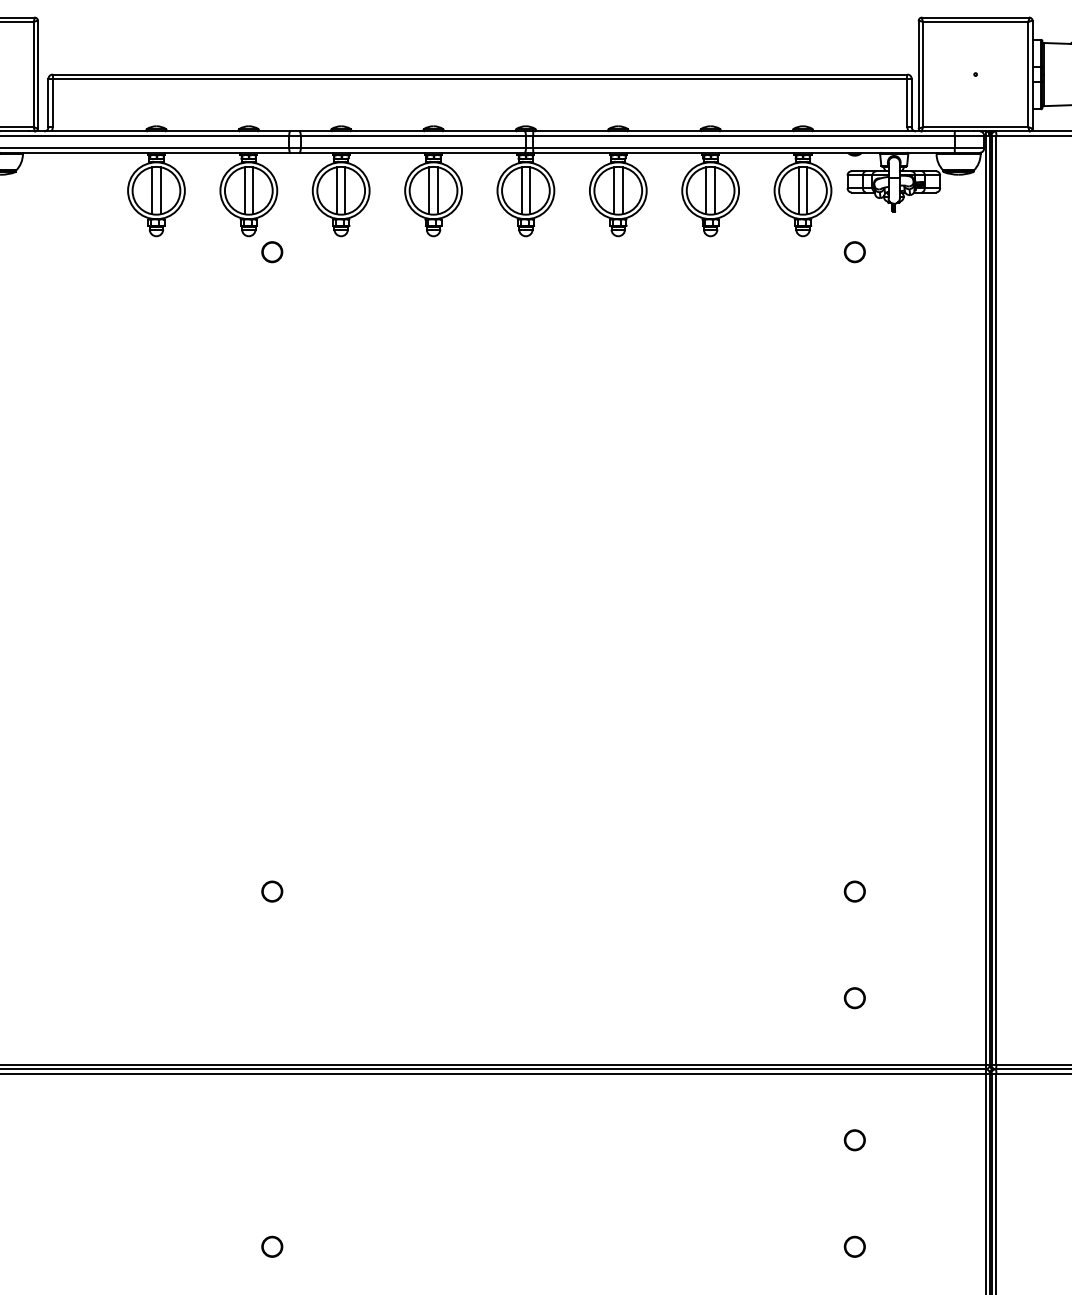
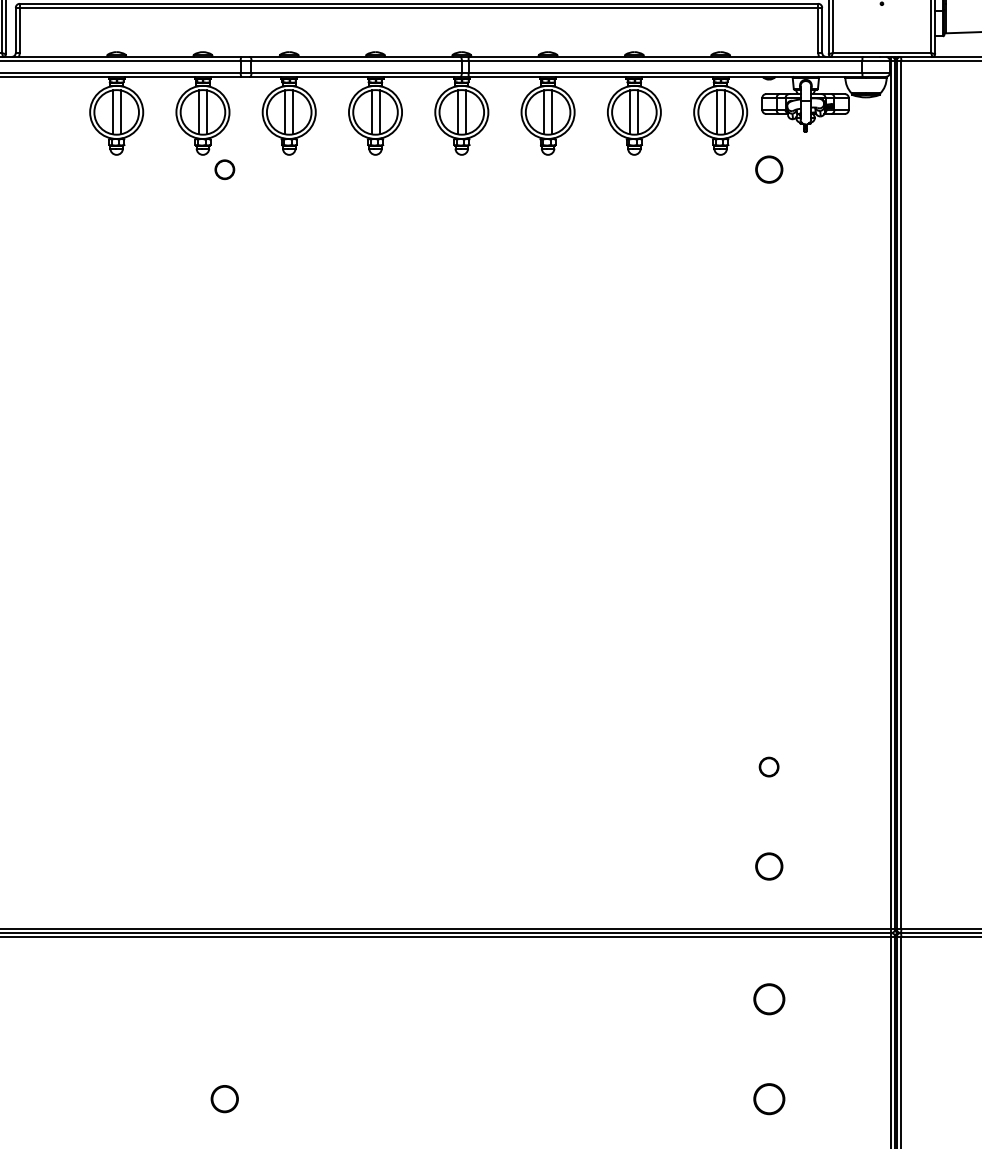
circle: (854, 252) -> (768, 170), size x1.4
circle: (272, 891) -> (225, 766), removed
circle: (854, 998) -> (768, 866), size x1.4
circle: (854, 1140) -> (768, 999), size x1.6
circle: (272, 1246) -> (225, 1098), size x1.4
circle: (854, 1246) -> (768, 1098), size x1.6

